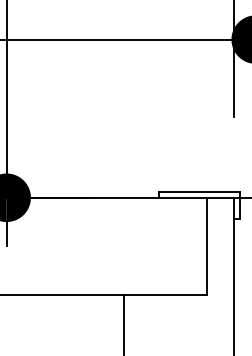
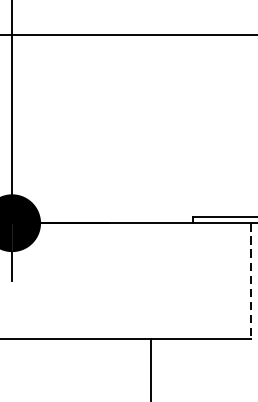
line: (207, 246) -> (251, 281), solid -> dashed

